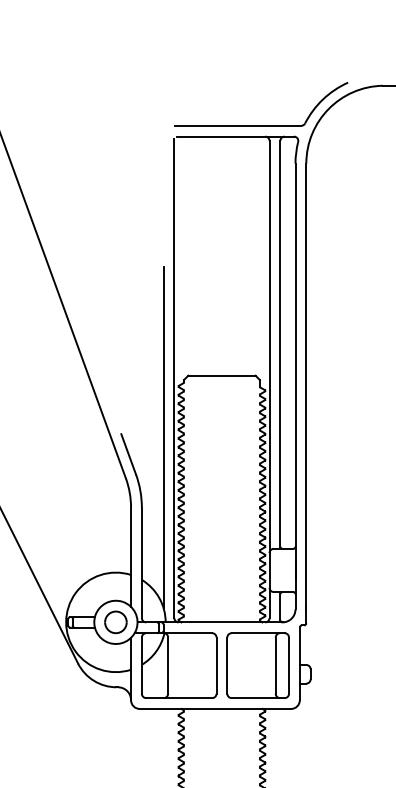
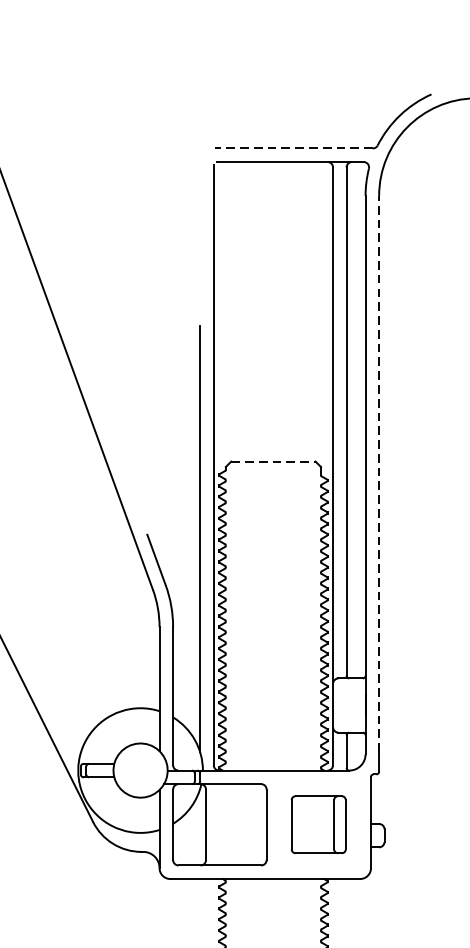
line: (237, 125) -> (292, 148), solid -> dashed
line: (221, 375) -> (272, 461), solid -> dashed
line: (306, 385) -> (379, 473), solid -> dashed
part: (115, 622) -> (140, 770), removed
part: (257, 665) -> (317, 824), size x0.7

